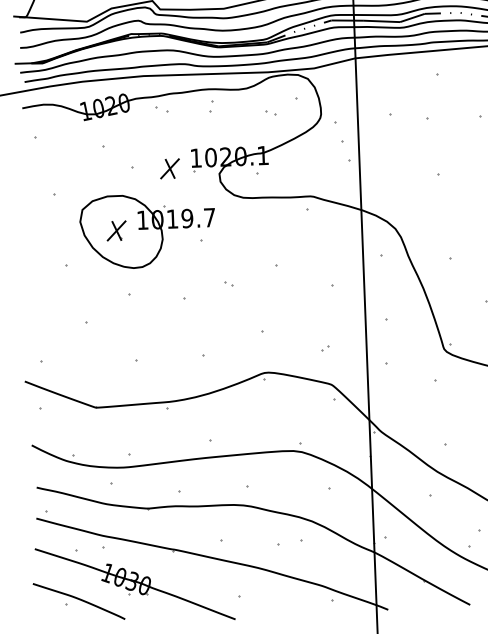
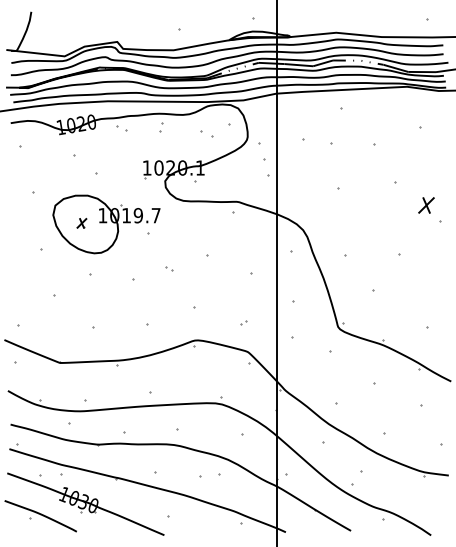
part: (270, 113) -> (207, 134), size x1.6
part: (169, 168) -> (125, 175), removed
part: (116, 231) -> (81, 223), size x0.6

